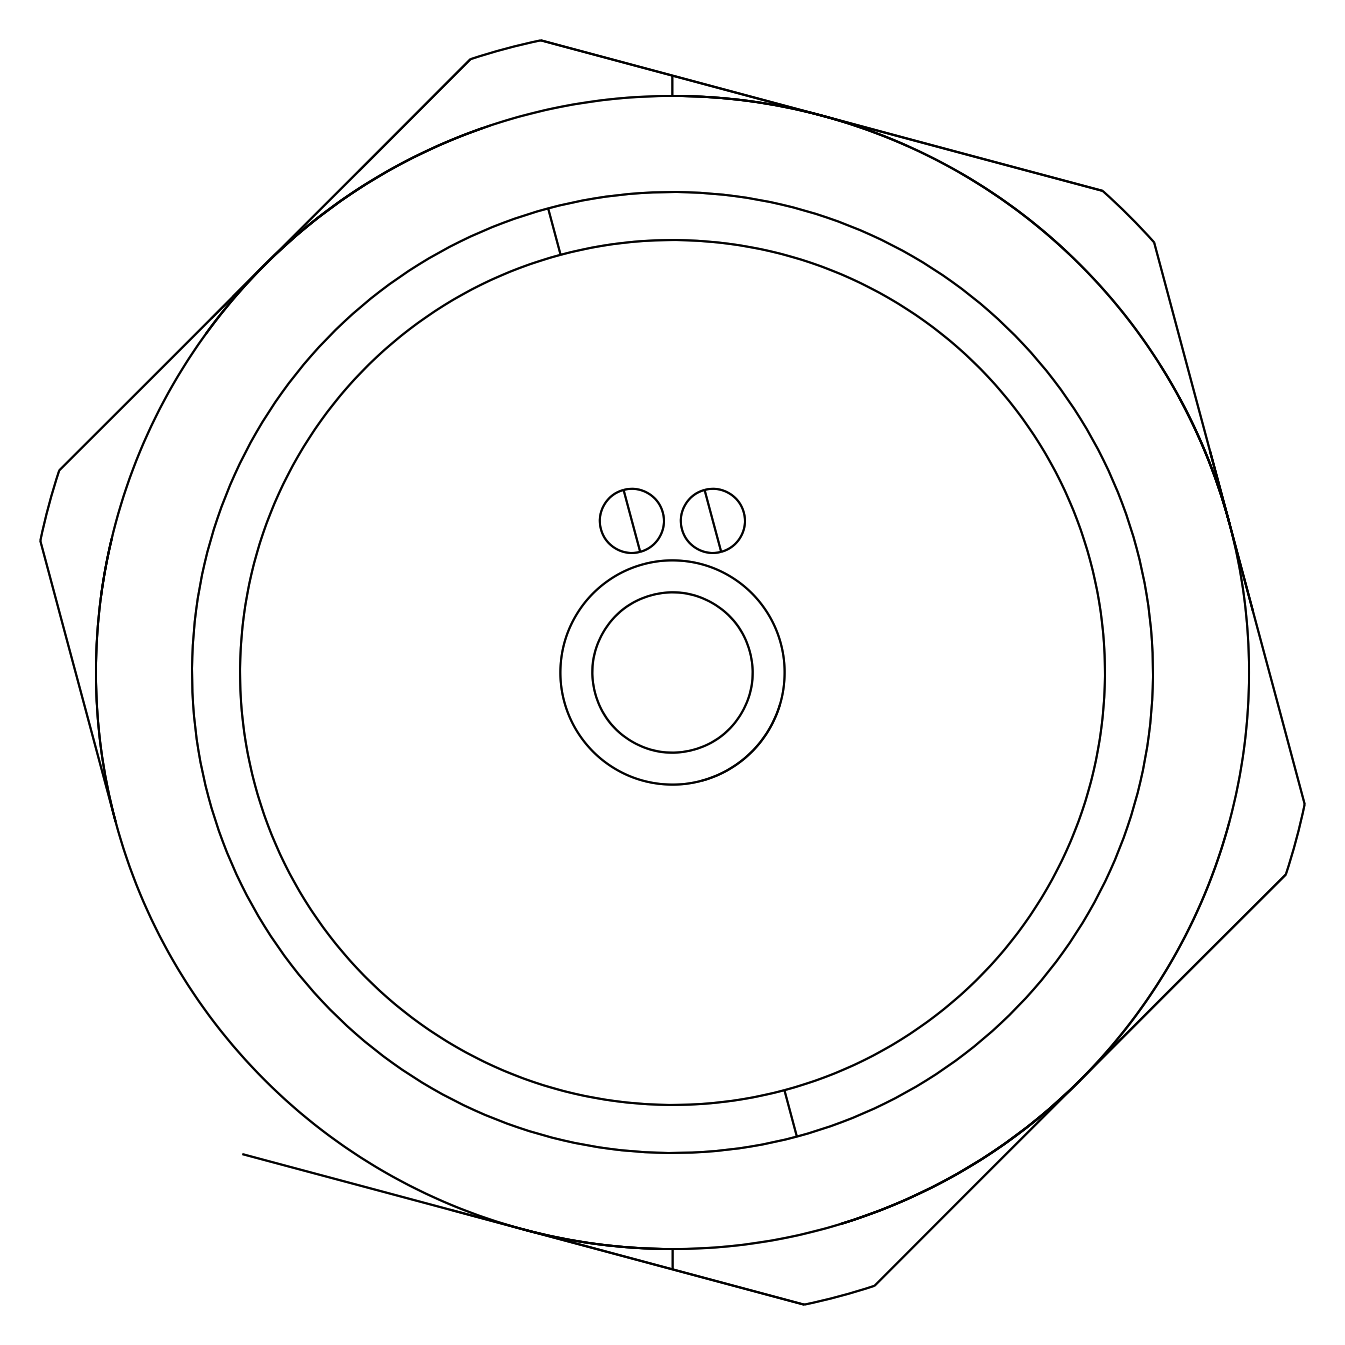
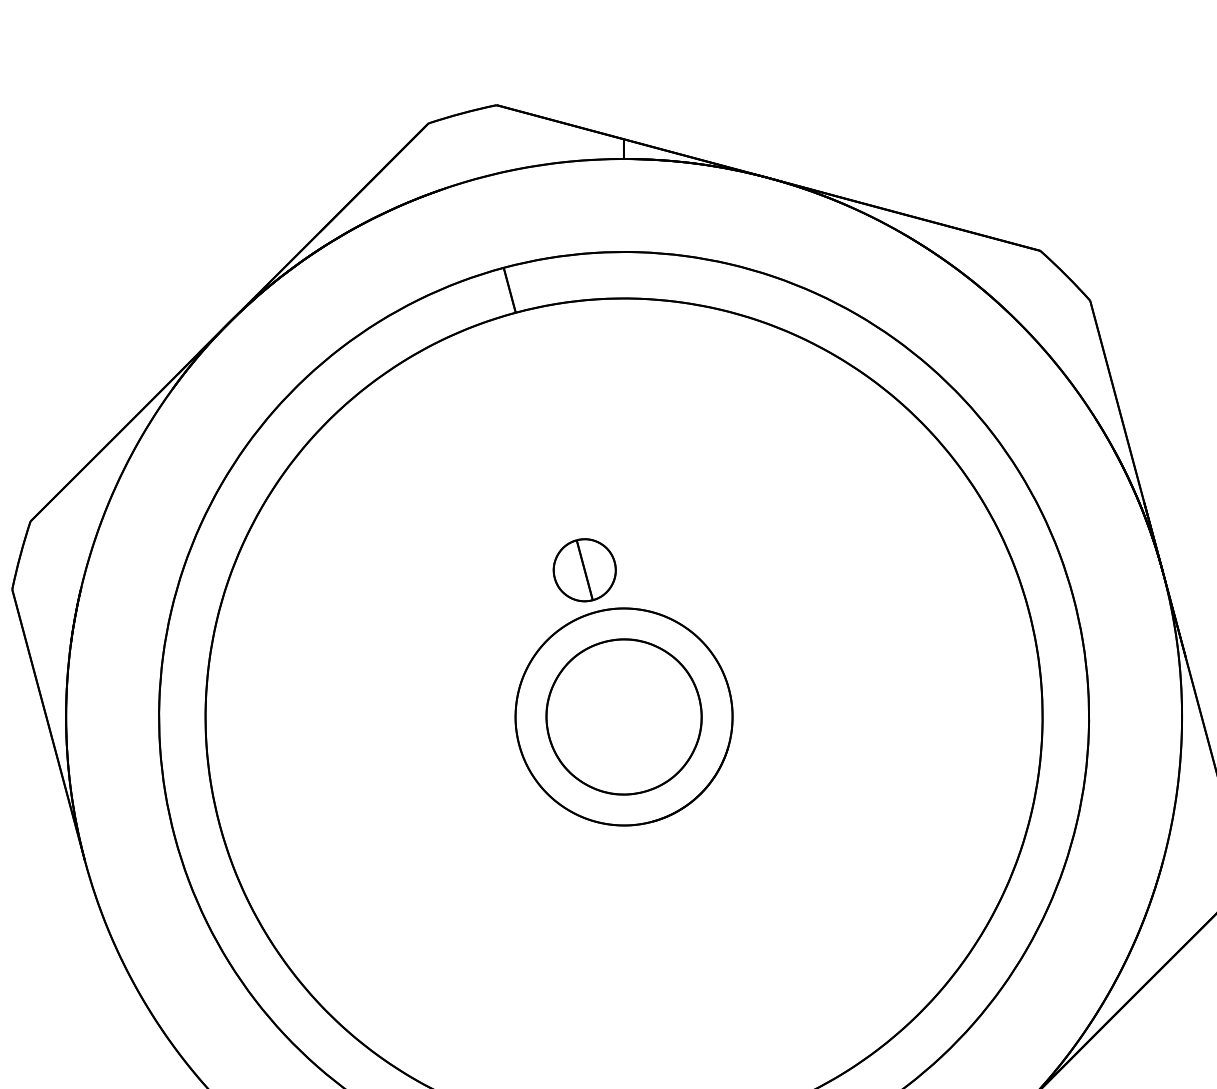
part: (712, 520) -> (662, 569), removed

